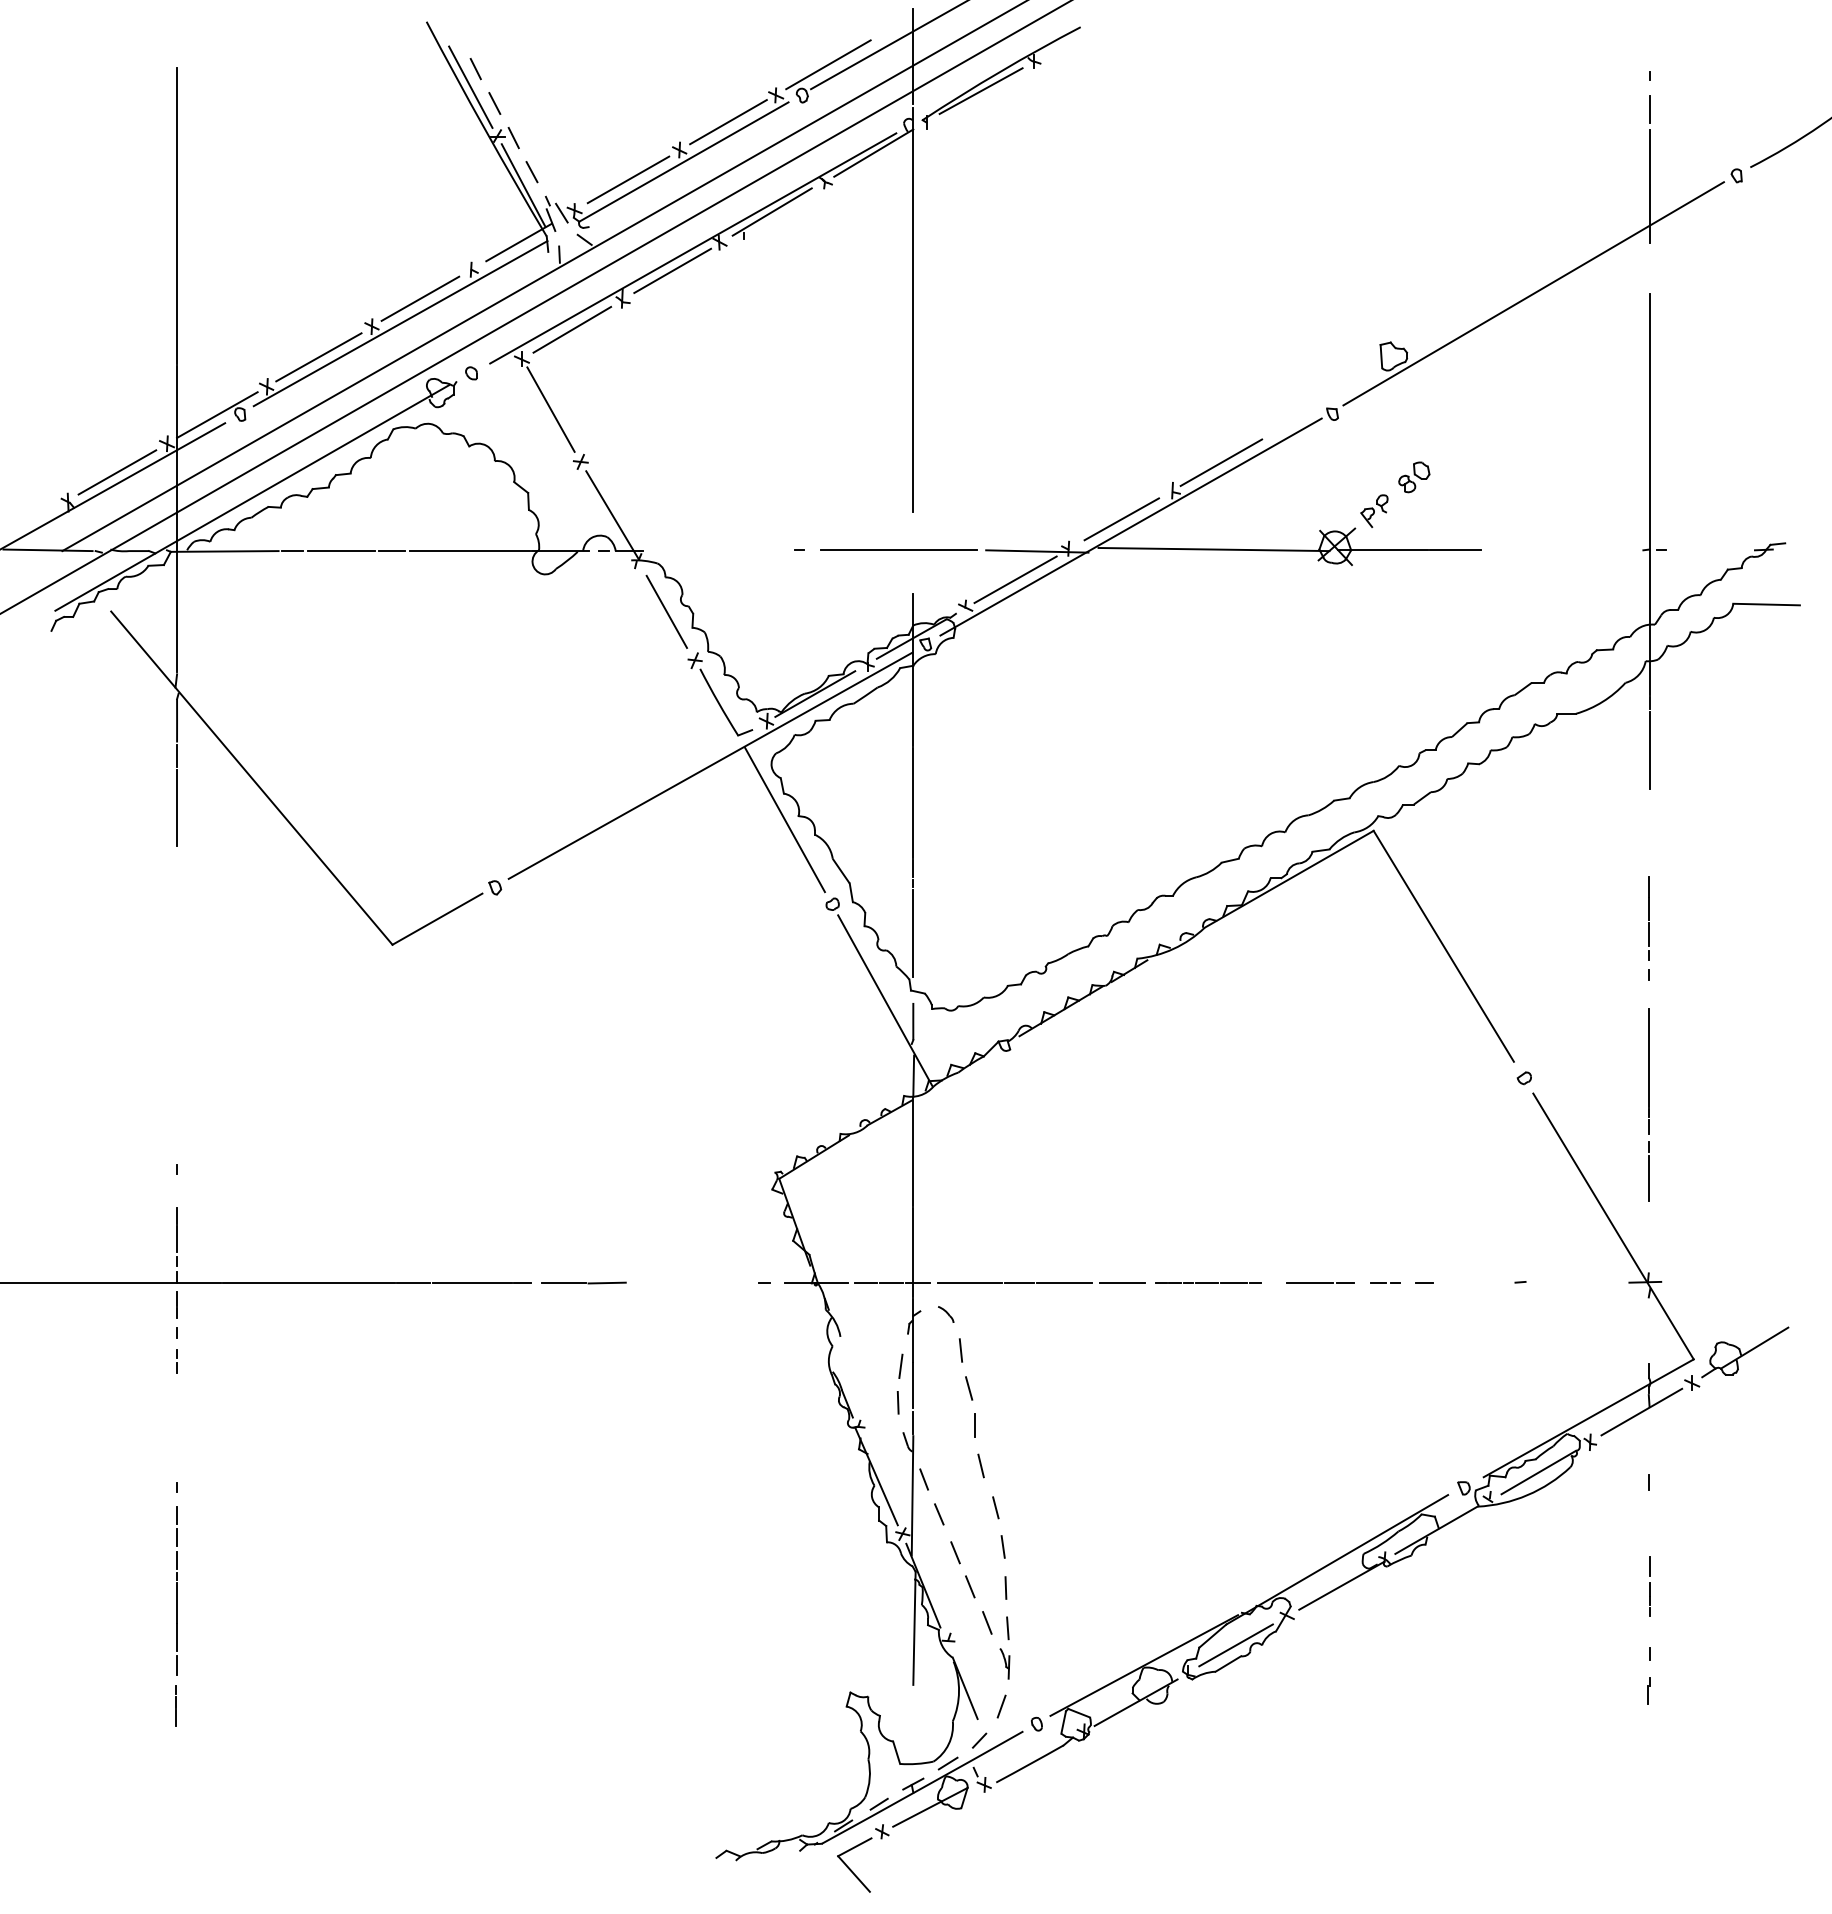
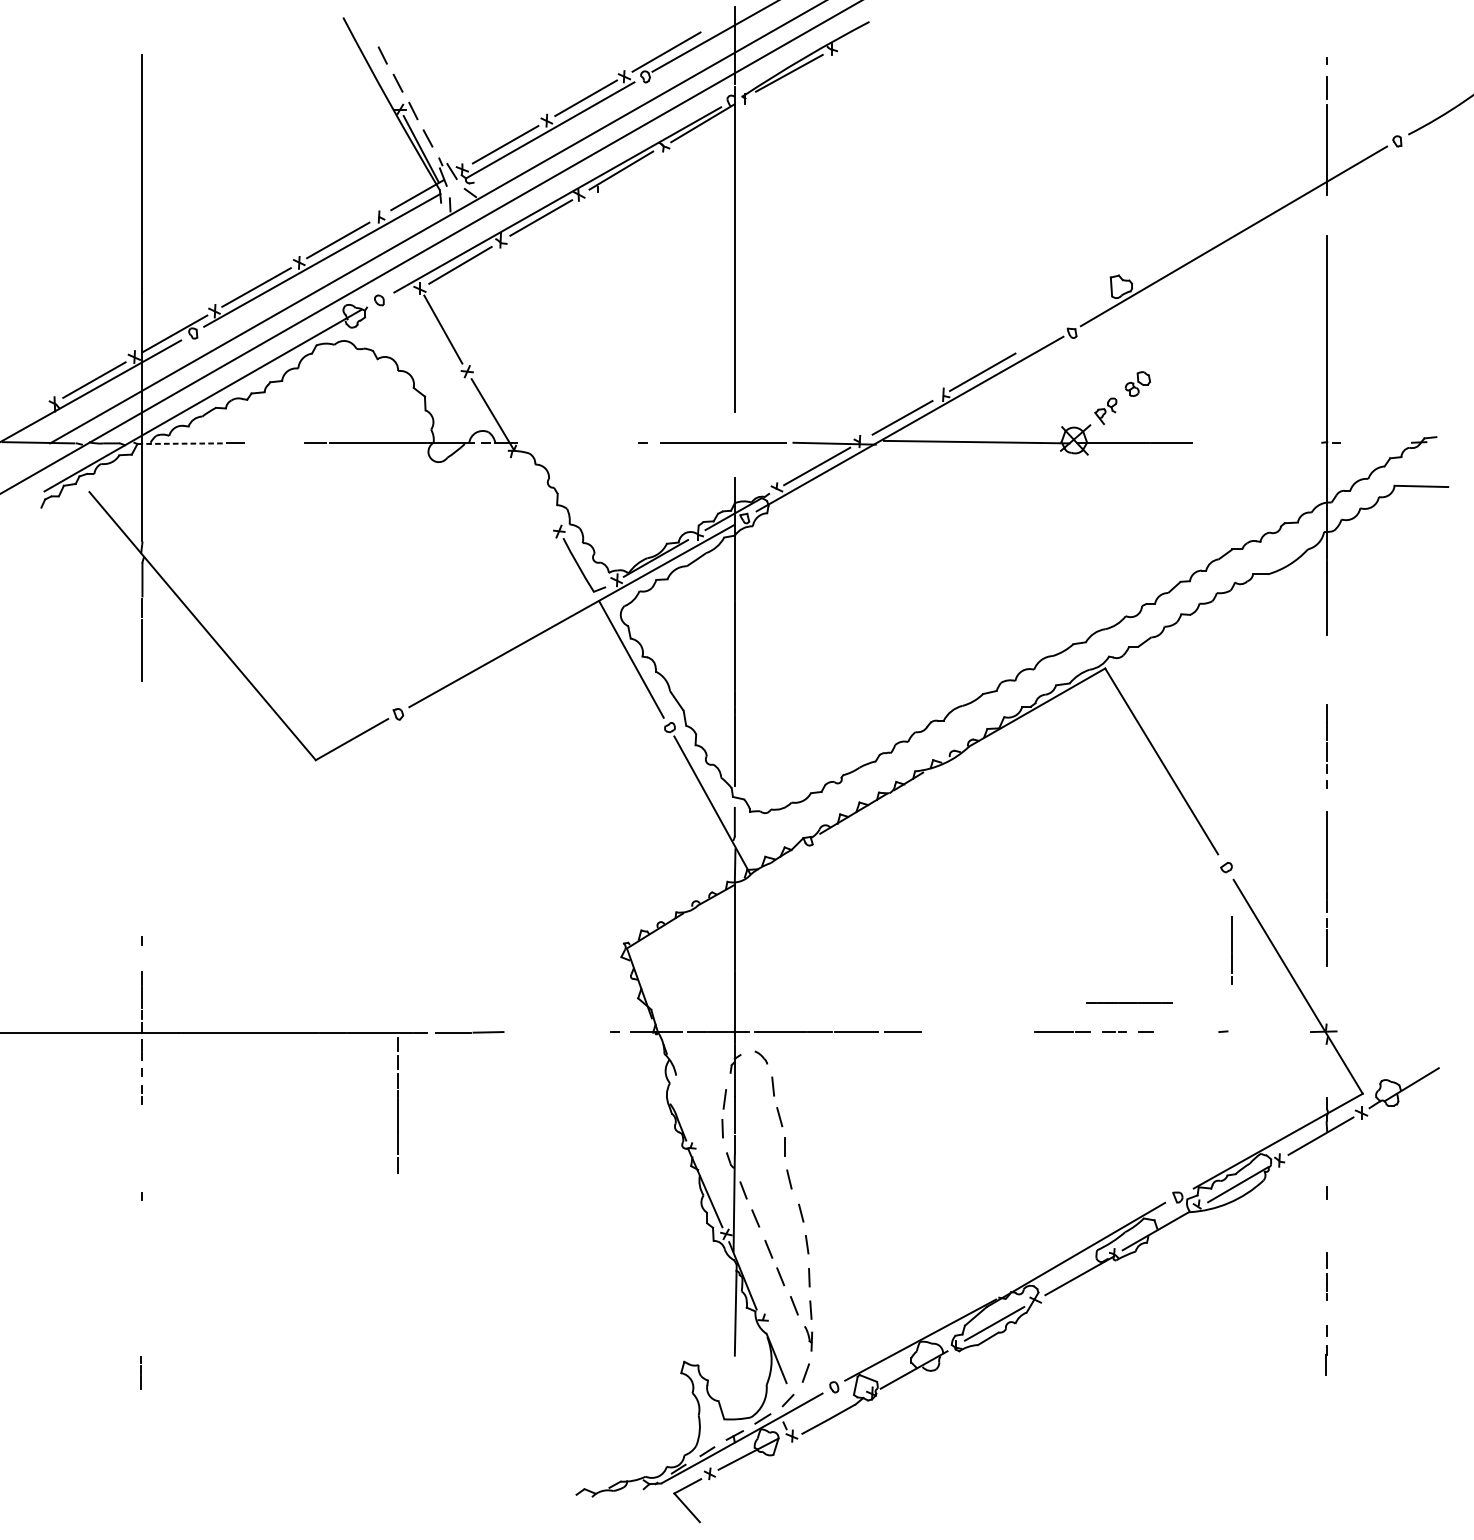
line: (470, 86) -> (378, 69), removed
line: (224, 551) -> (180, 443), solid -> dashed
line: (341, 551) -> (274, 443), removed
line: (666, 611) -> (536, 492), removed
line: (1530, 1181) -> (1231, 950), added
line: (1208, 1282) -> (1129, 1002), moved
line: (176, 1590) -> (397, 1105), moved
part: (1648, 1690) -> (1326, 1360), size x1.4

